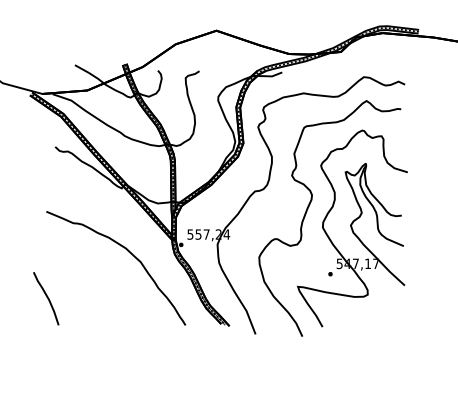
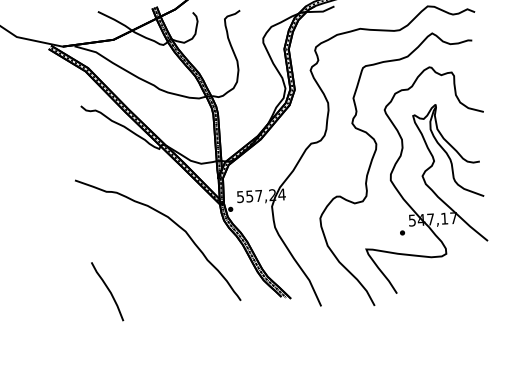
curve: (46, 297) -> (107, 290), moved

